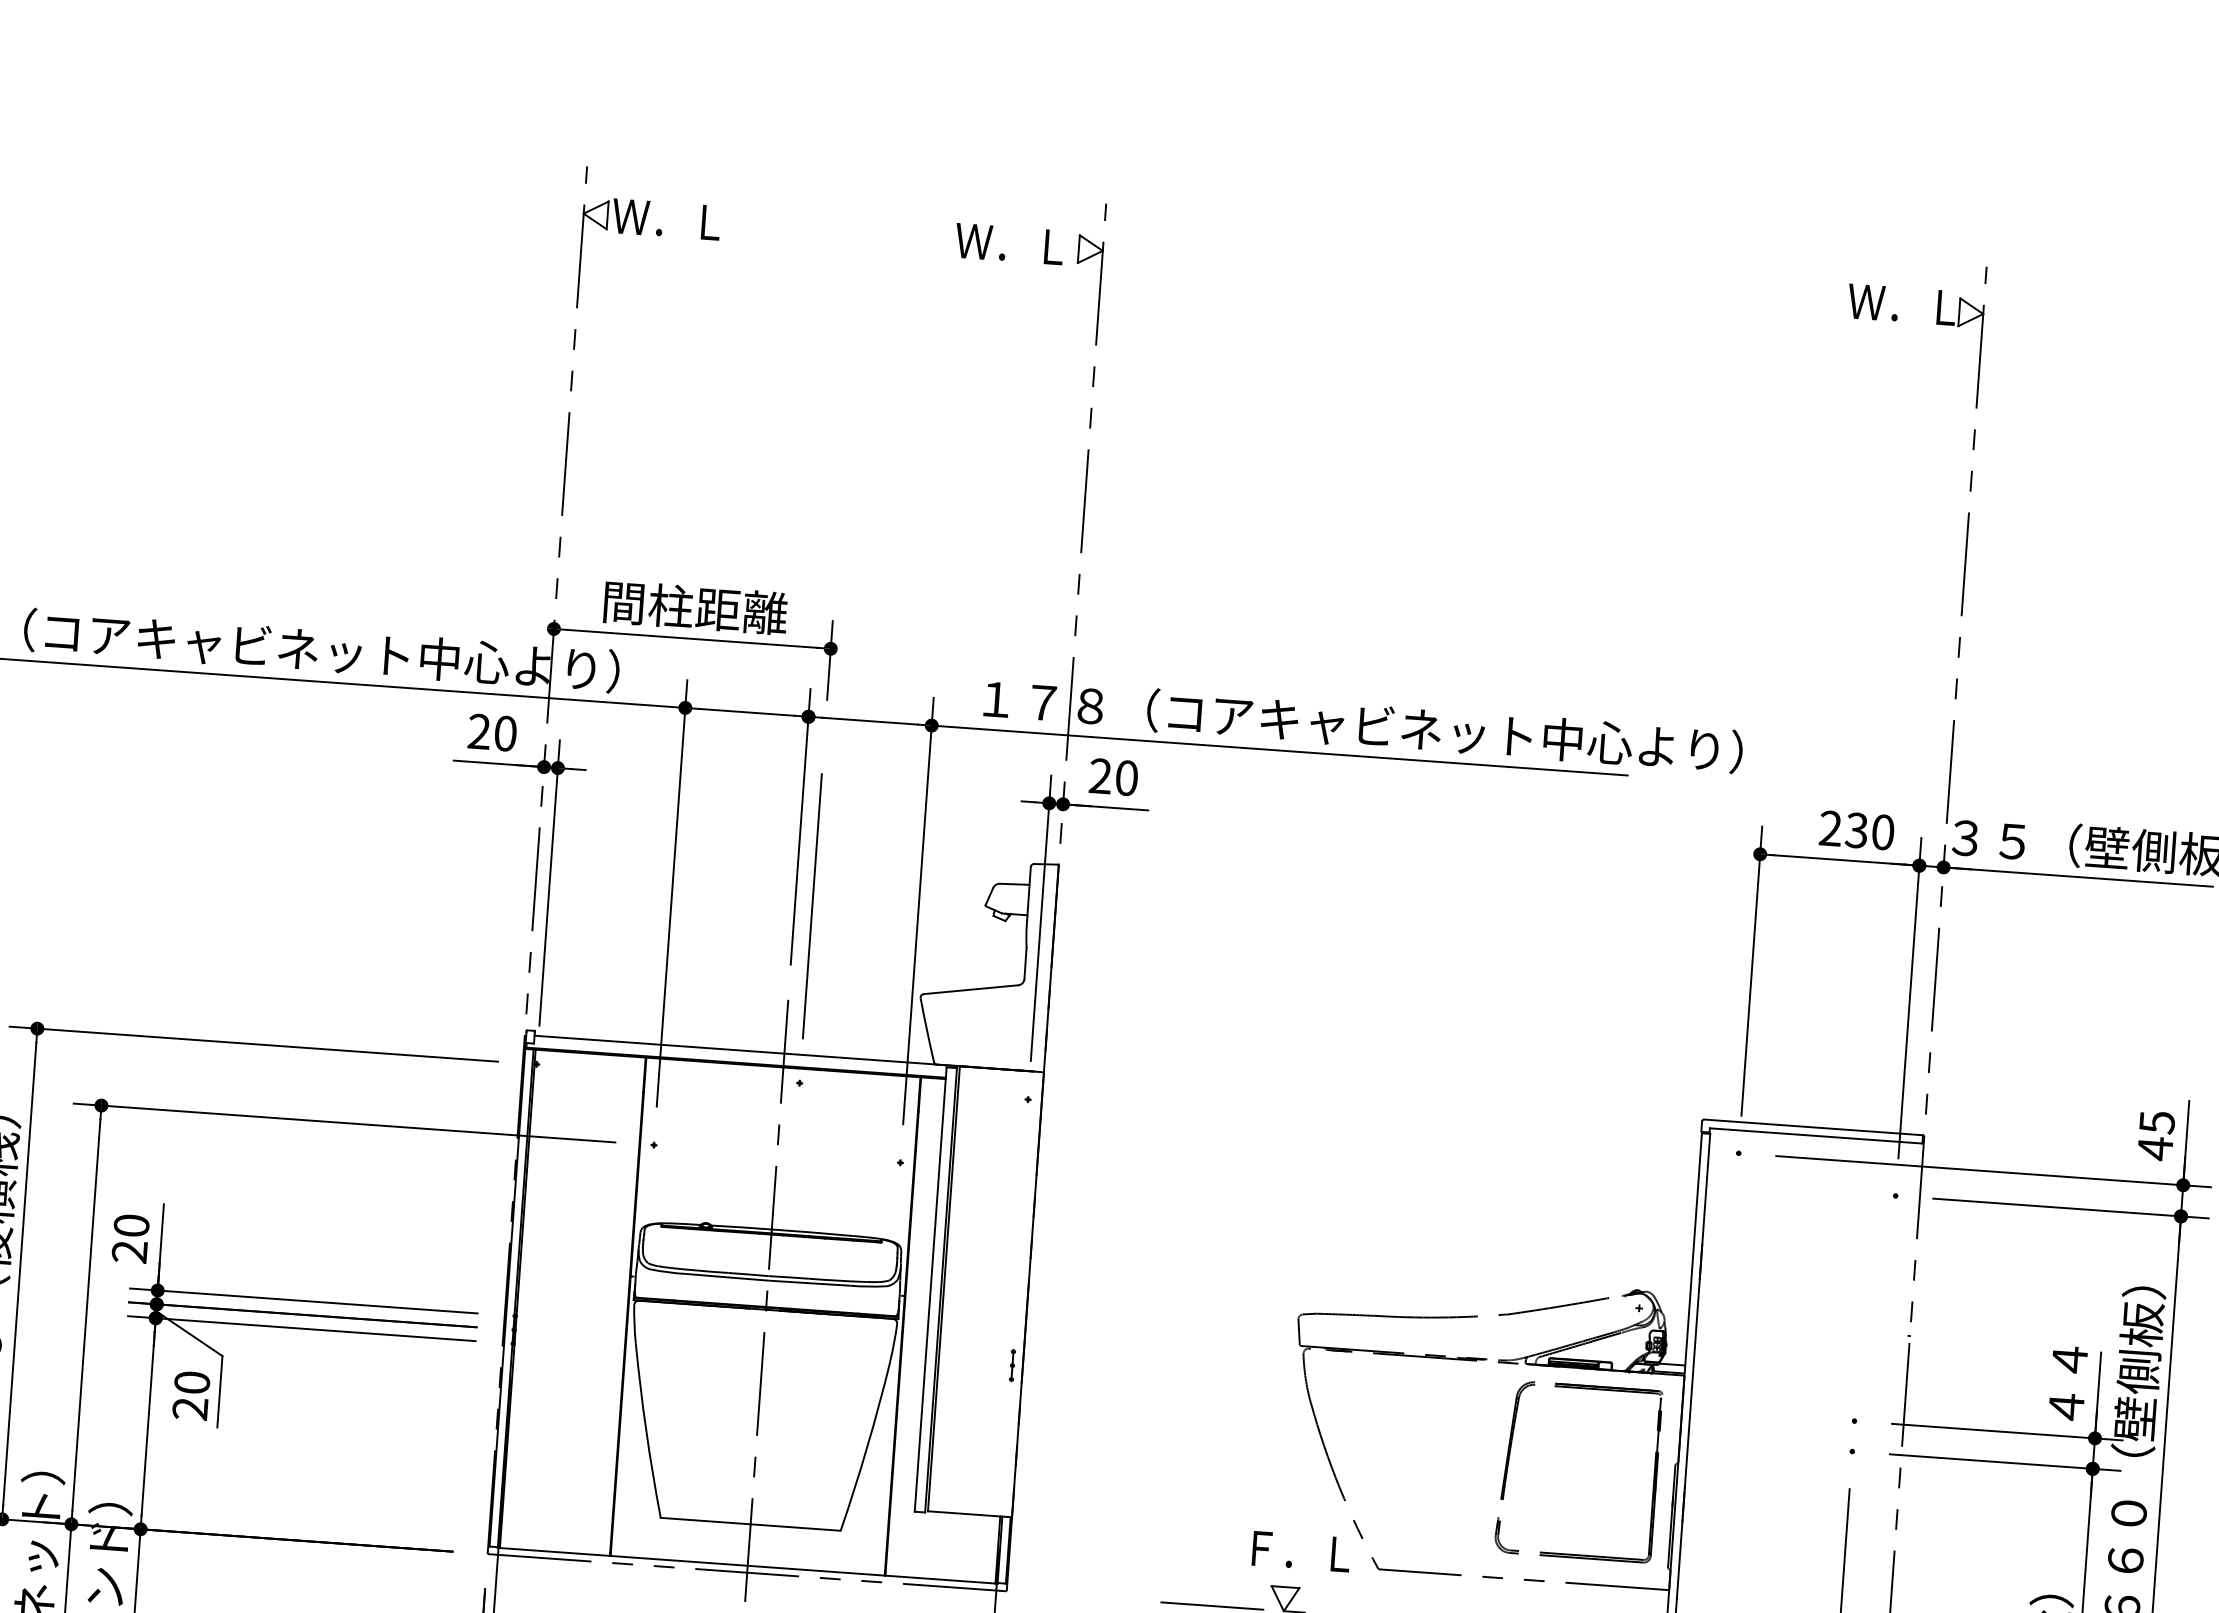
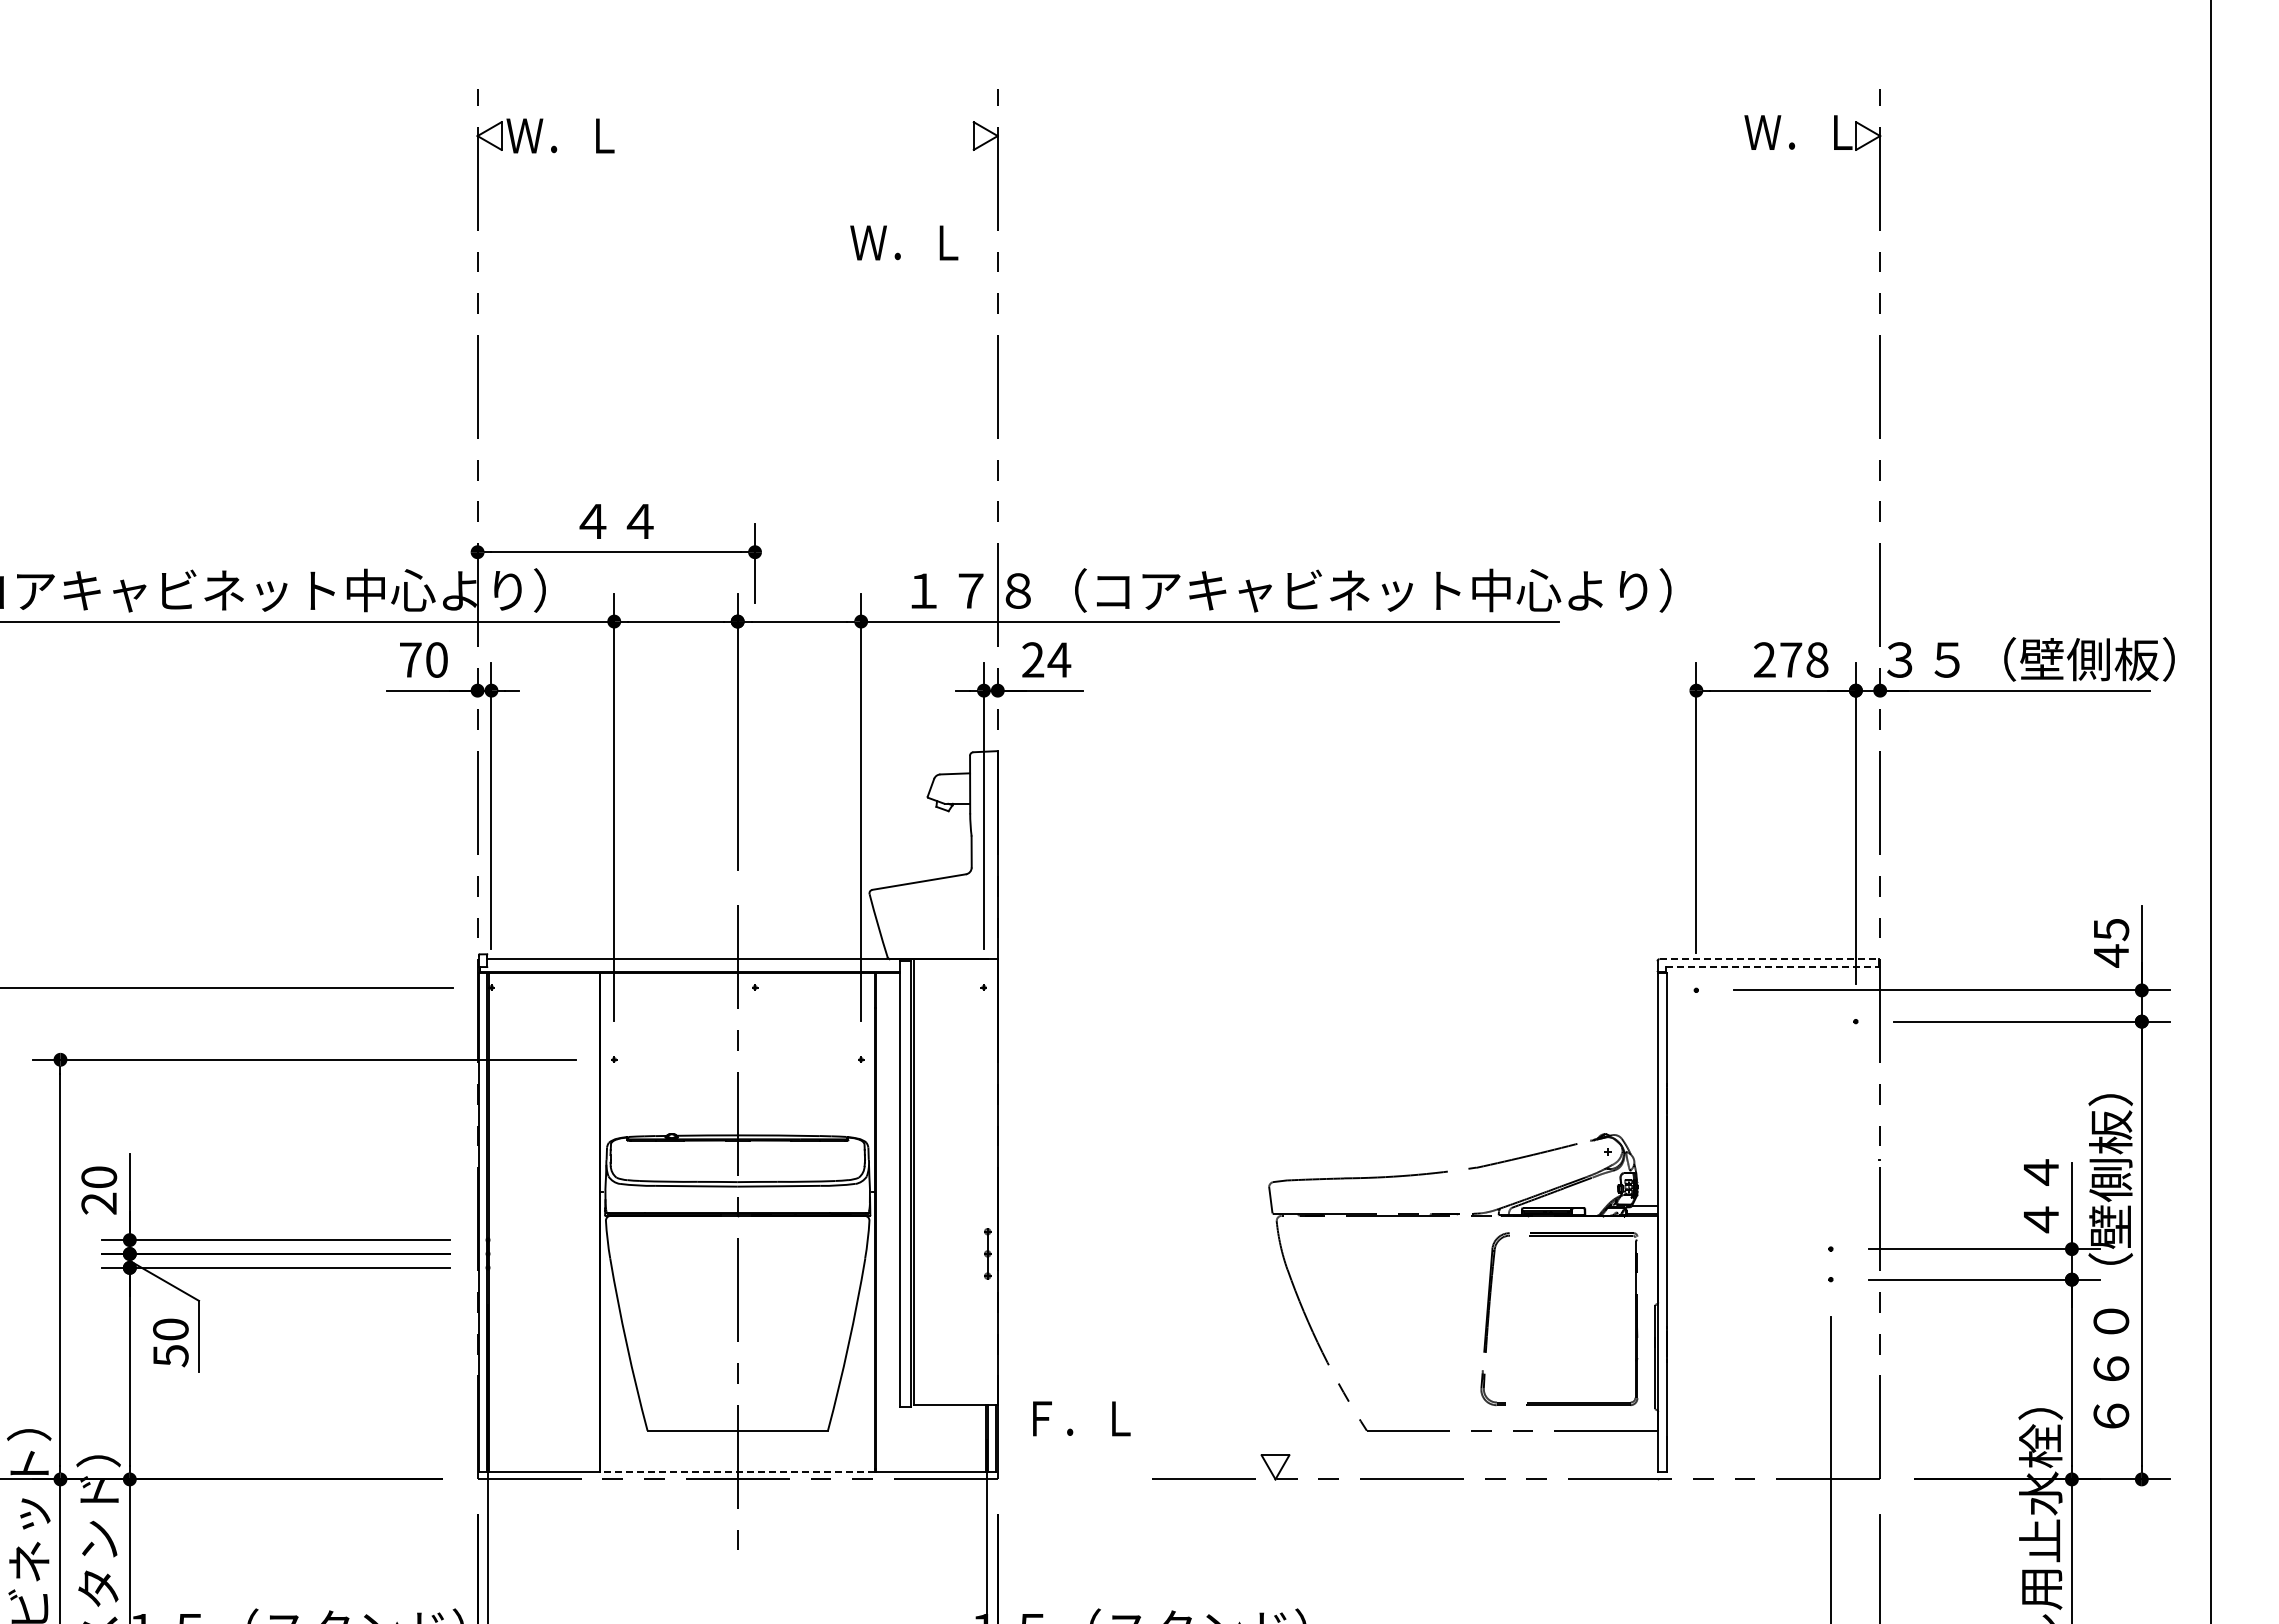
text: (1009, 243) -> (904, 242), moved
text: (695, 607) -> (617, 520), 間柱距離 -> ４４
text: (479, 731) -> (410, 659), 20 -> 70
text: (1126, 777) -> (1059, 659), 20 -> 24
text: (1869, 830) -> (1803, 659), 230 -> 278
line: (812, 905) -> (755, 809), removed
line: (1813, 1127) -> (1769, 959), solid -> dashed
line: (1816, 1135) -> (1772, 967), solid -> dashed
part: (1011, 1365) -> (986, 1253), size x1.6
text: (189, 1409) -> (170, 1356), 20 -> 50
text: (1301, 1551) -> (1081, 1418), moved
line: (747, 1565) -> (737, 1472), solid -> dashed

